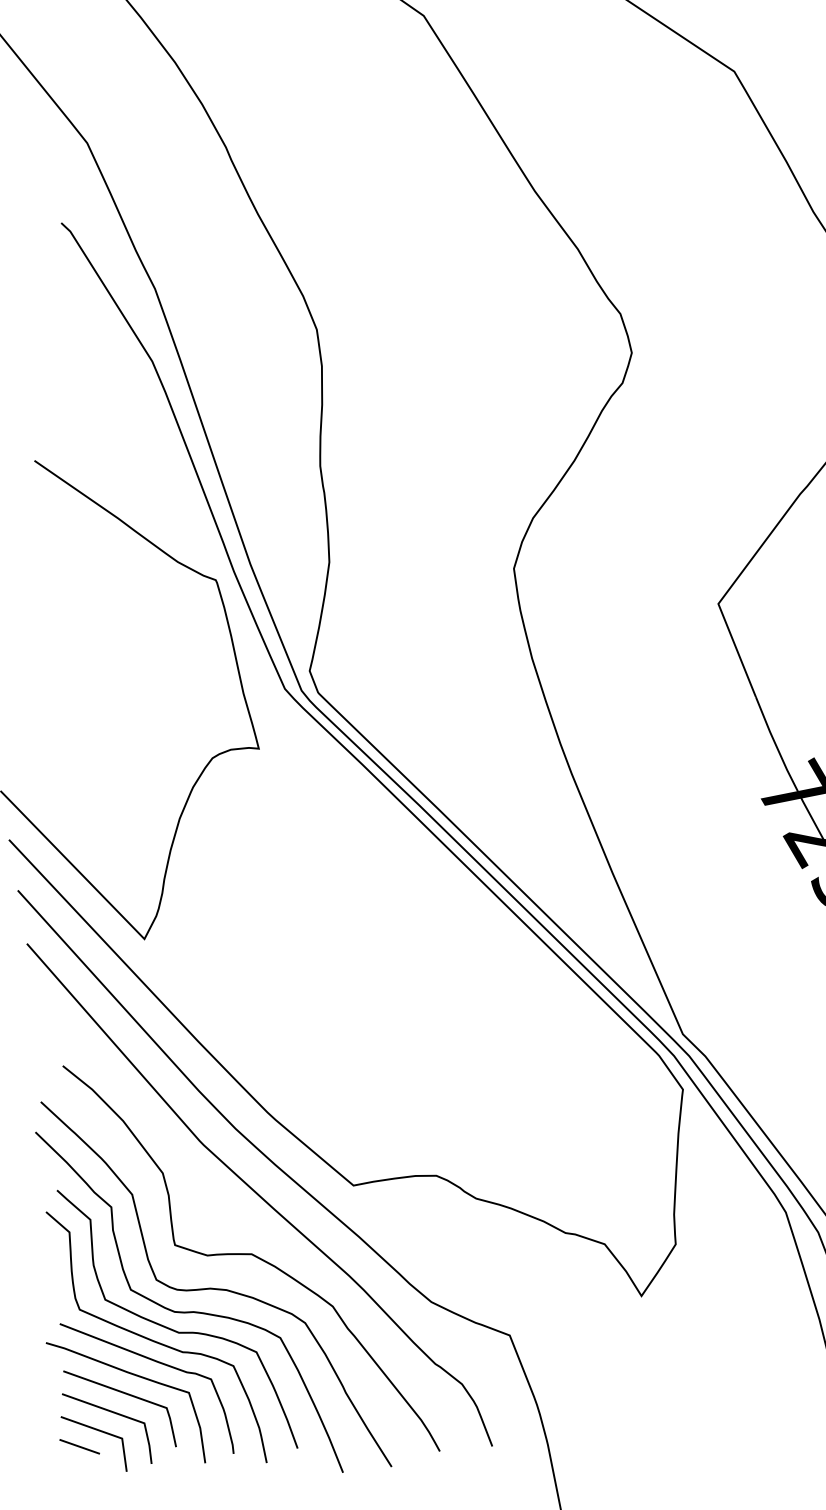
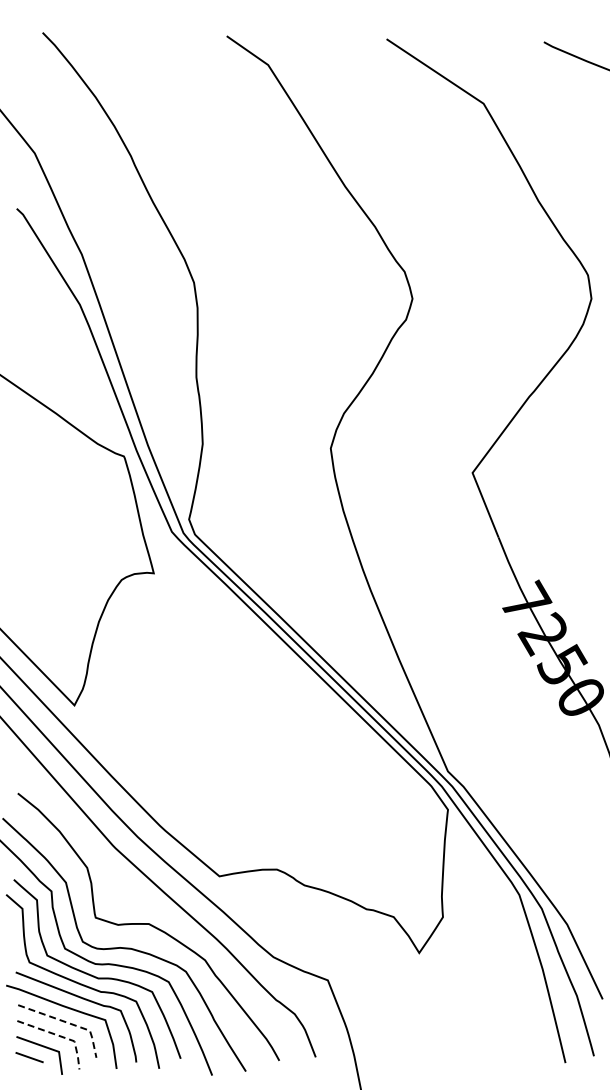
line: (135, 1397) -> (68, 1023), solid -> dashed
line: (124, 1416) -> (60, 1036), solid -> dashed

